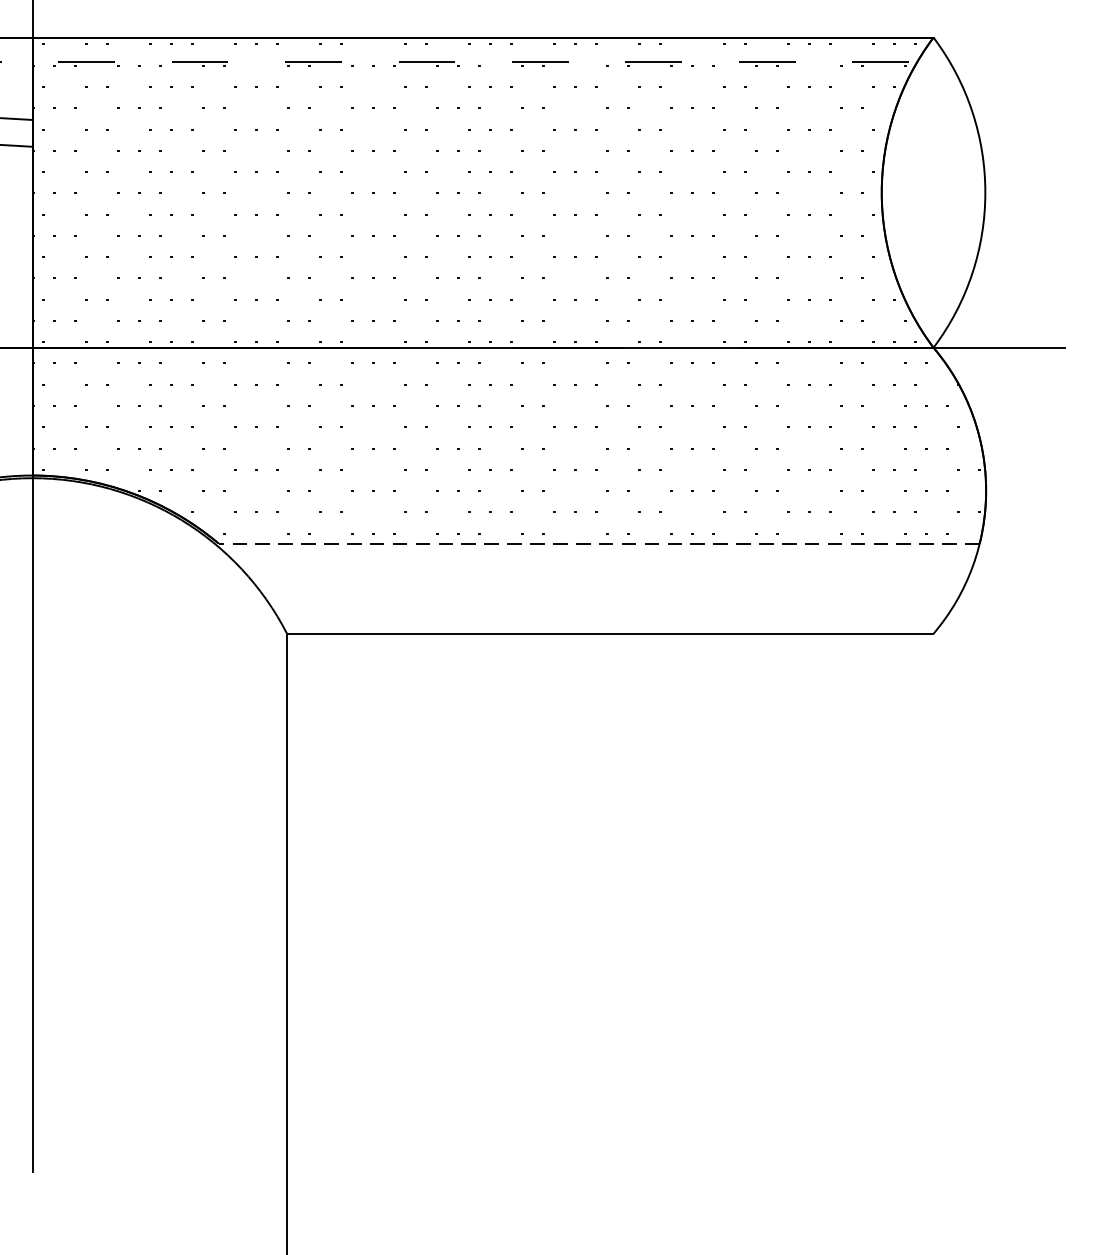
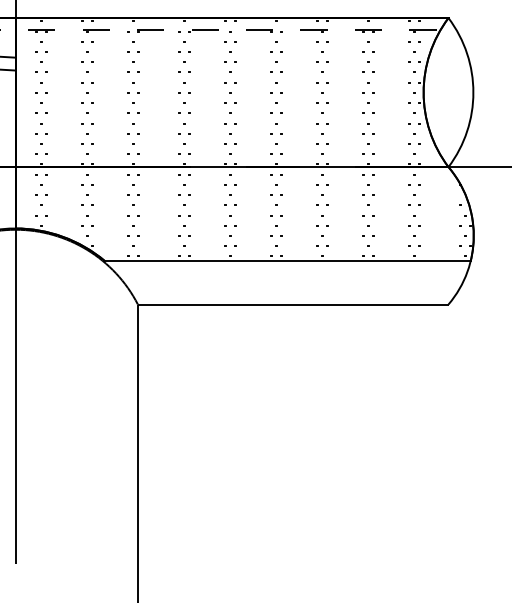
line: (598, 544) -> (287, 261), dashed -> solid

